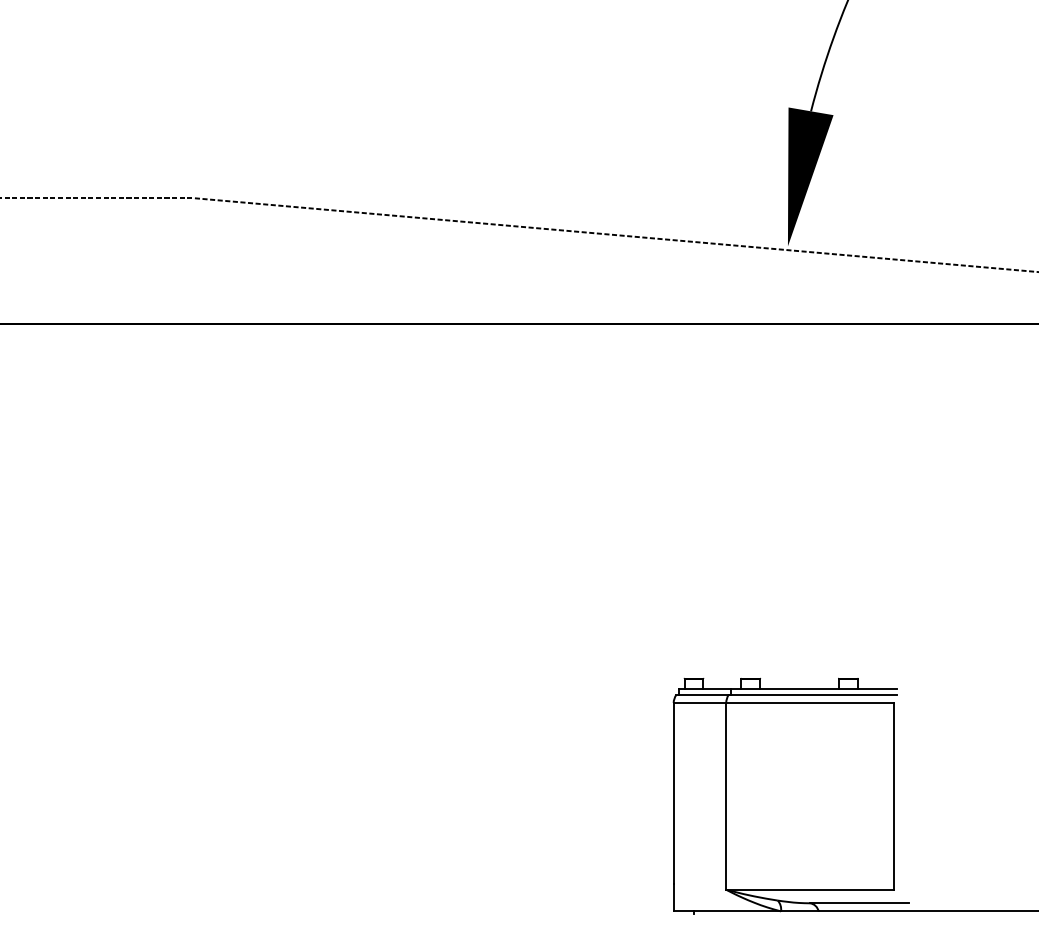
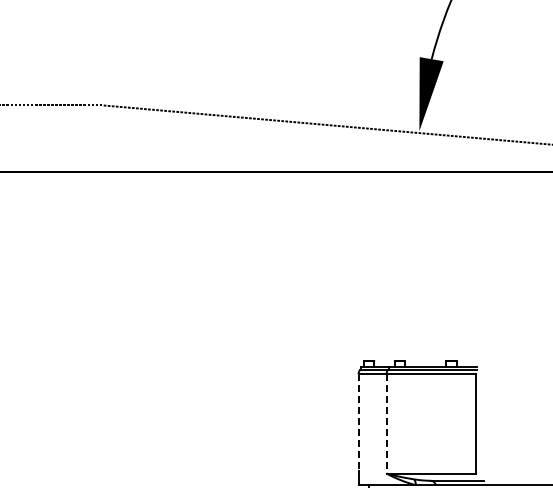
line: (673, 793) -> (358, 422), solid -> dashed
line: (726, 795) -> (386, 423), solid -> dashed

